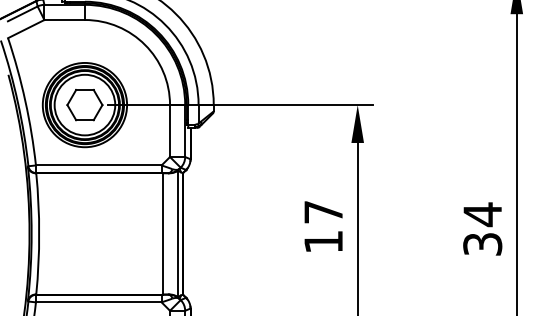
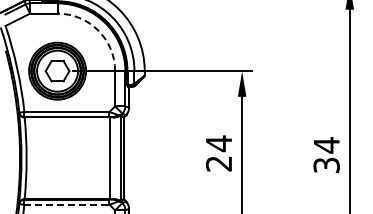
arc: (145, 44) -> (98, 30), solid -> dashed
text: (322, 226) -> (218, 153), 17 -> 24
line: (98, 302) -> (66, 204), solid -> dashed

